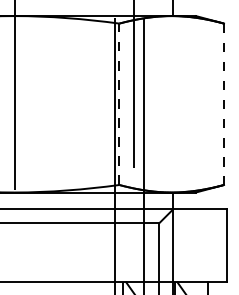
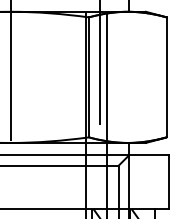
line: (119, 104) -> (89, 77), dashed -> solid
line: (224, 104) -> (167, 77), dashed -> solid

